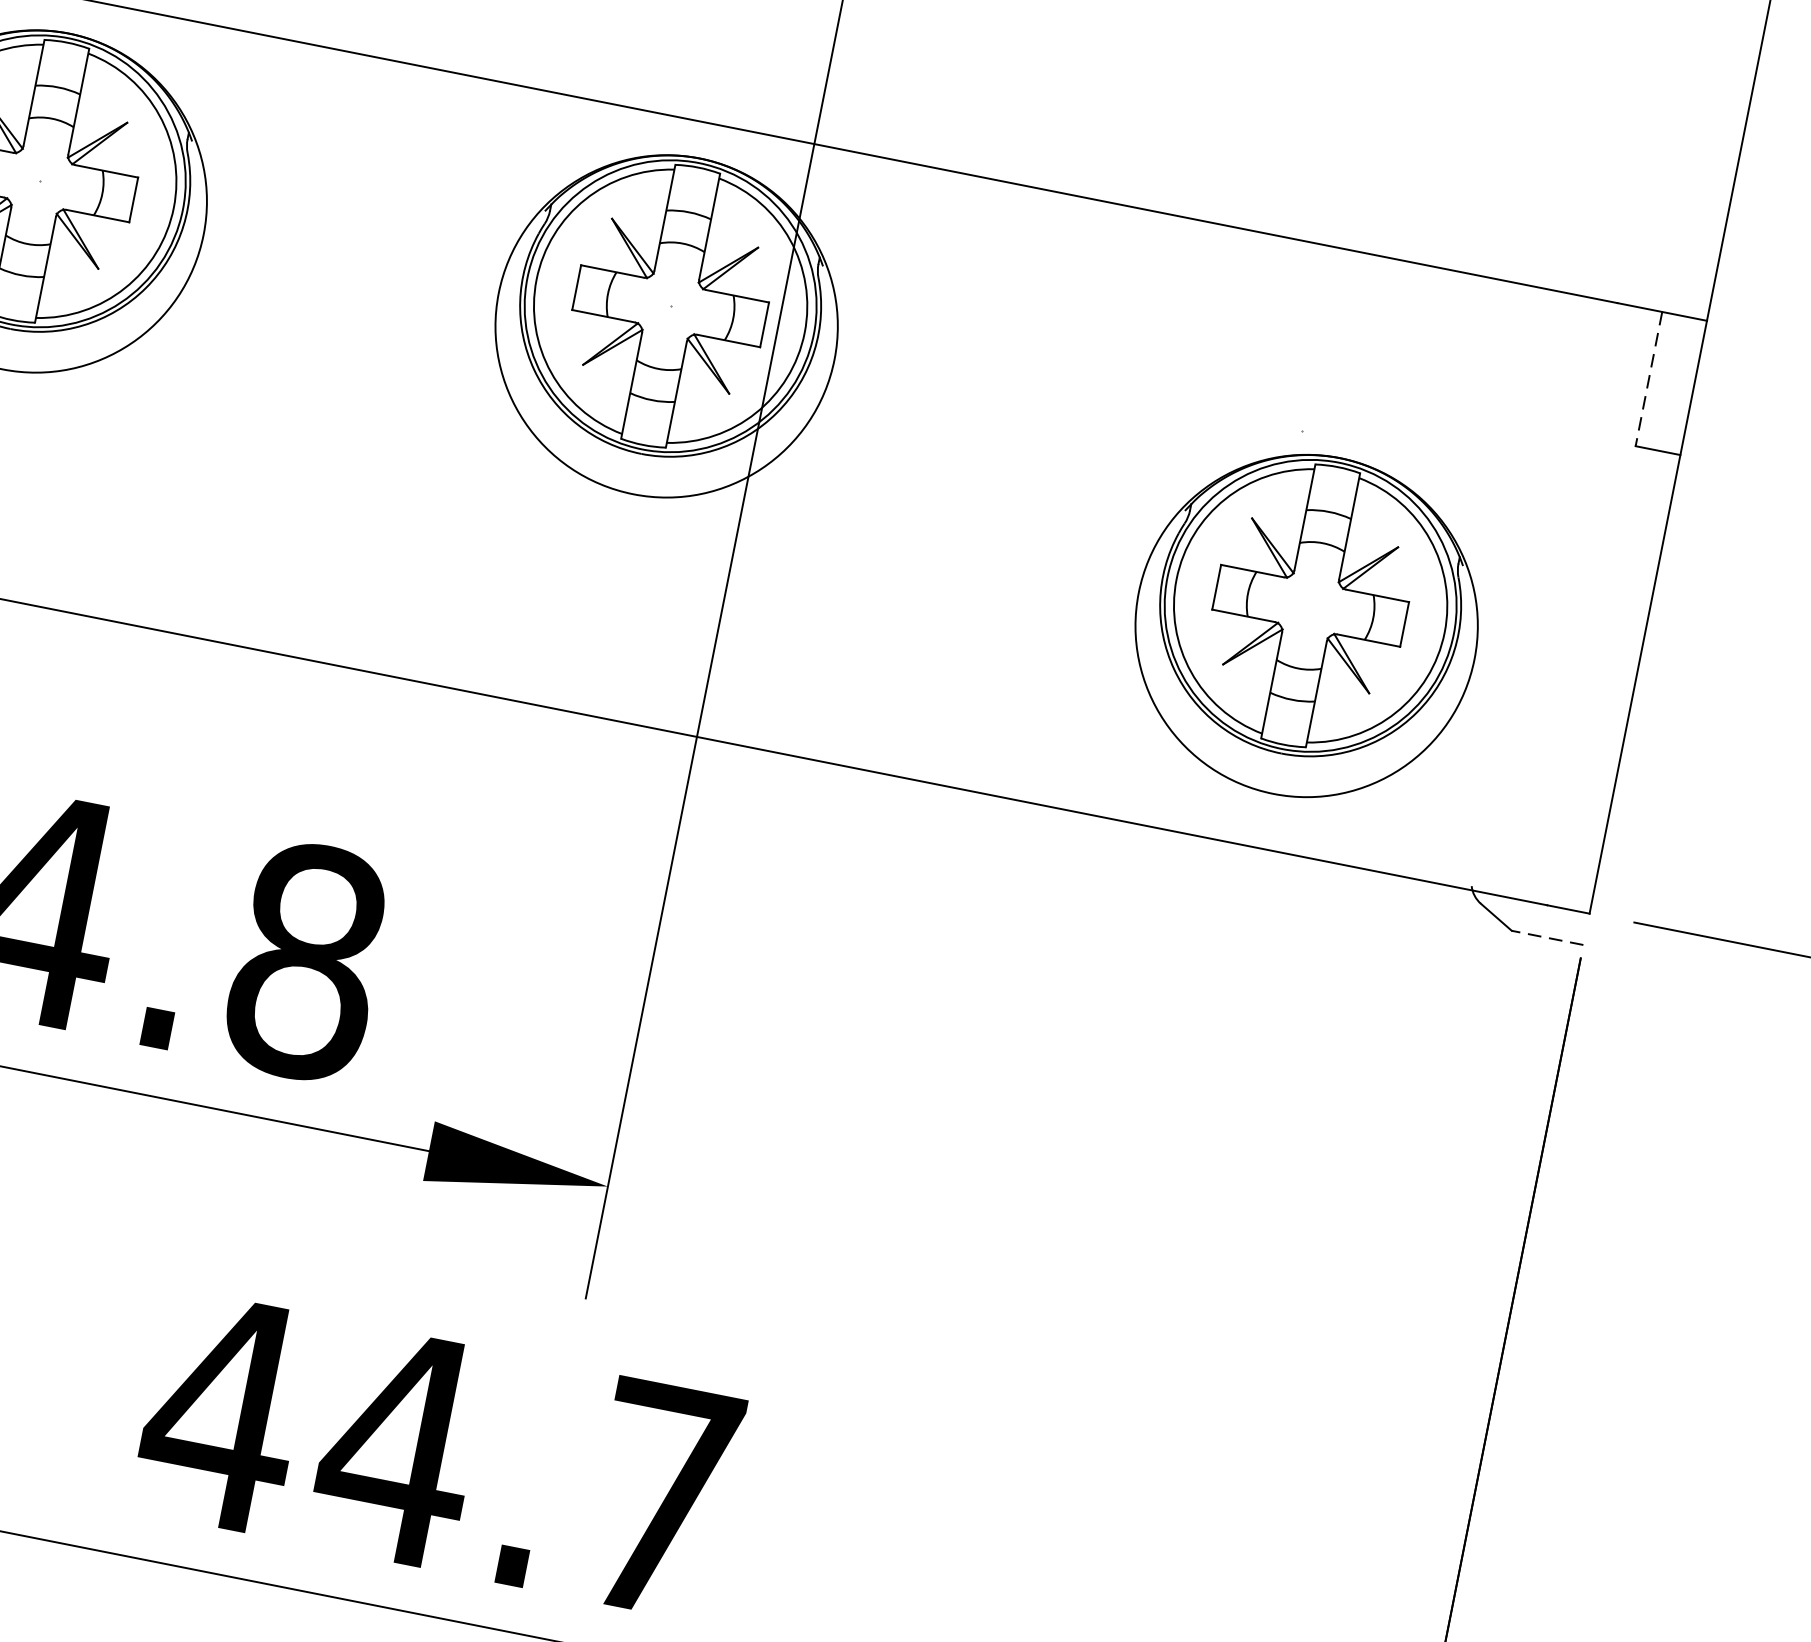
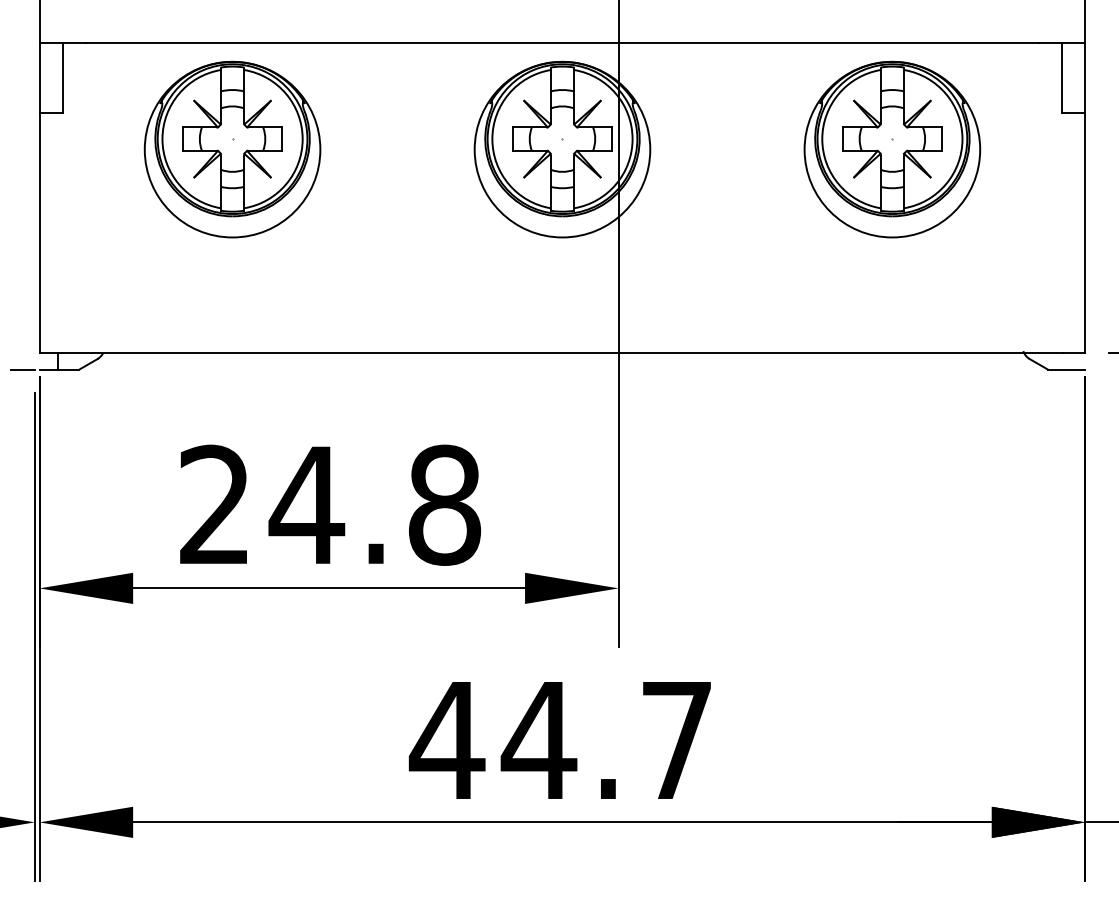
line: (1649, 379) -> (1062, 78), dashed -> solid
part: (1306, 625) -> (892, 149), moved
line: (1547, 937) -> (1066, 369), dashed -> solid

